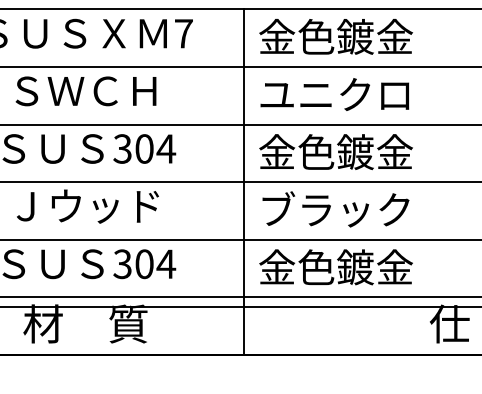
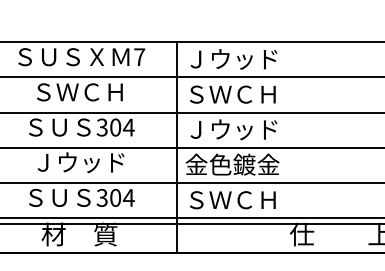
text: (335, 35) -> (232, 58), 金色鍍金 -> Ｊウッド
text: (334, 94) -> (231, 94), ユニクロ -> ＳＷＣＨ
text: (335, 152) -> (232, 129), 金色鍍金 -> Ｊウッド
text: (335, 209) -> (232, 164), ブラック -> 金色鍍金
text: (335, 266) -> (232, 199), 金色鍍金 -> ＳＷＣＨ

